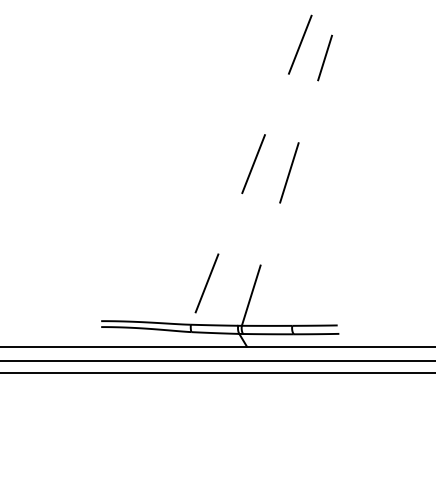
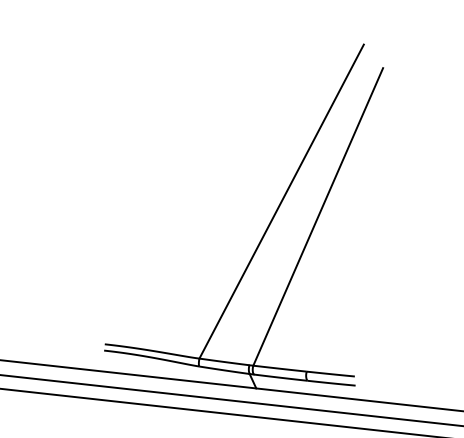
line: (251, 170) -> (281, 202), dashed -> solid
line: (287, 179) -> (318, 216), dashed -> solid

